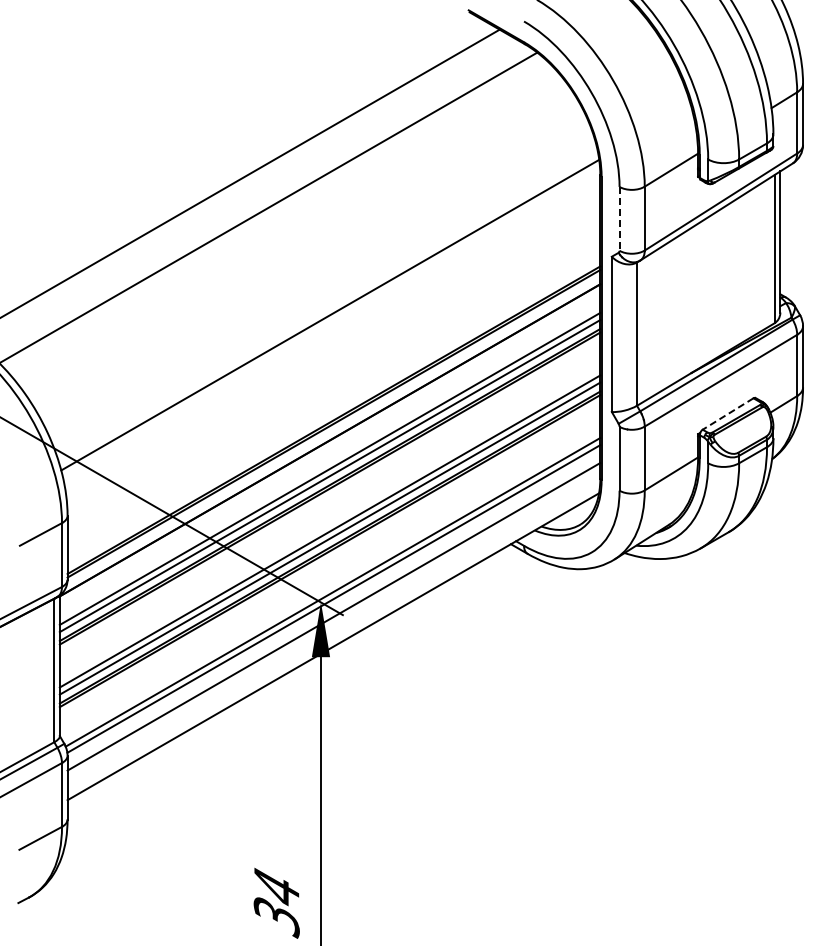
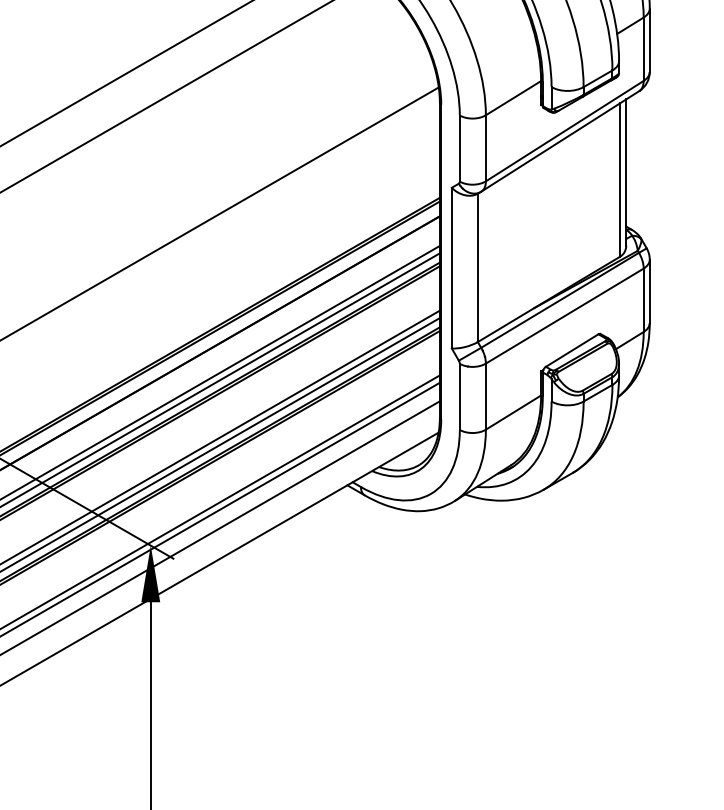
line: (619, 218) -> (459, 148), dashed -> solid
line: (728, 414) -> (572, 351), dashed -> solid

